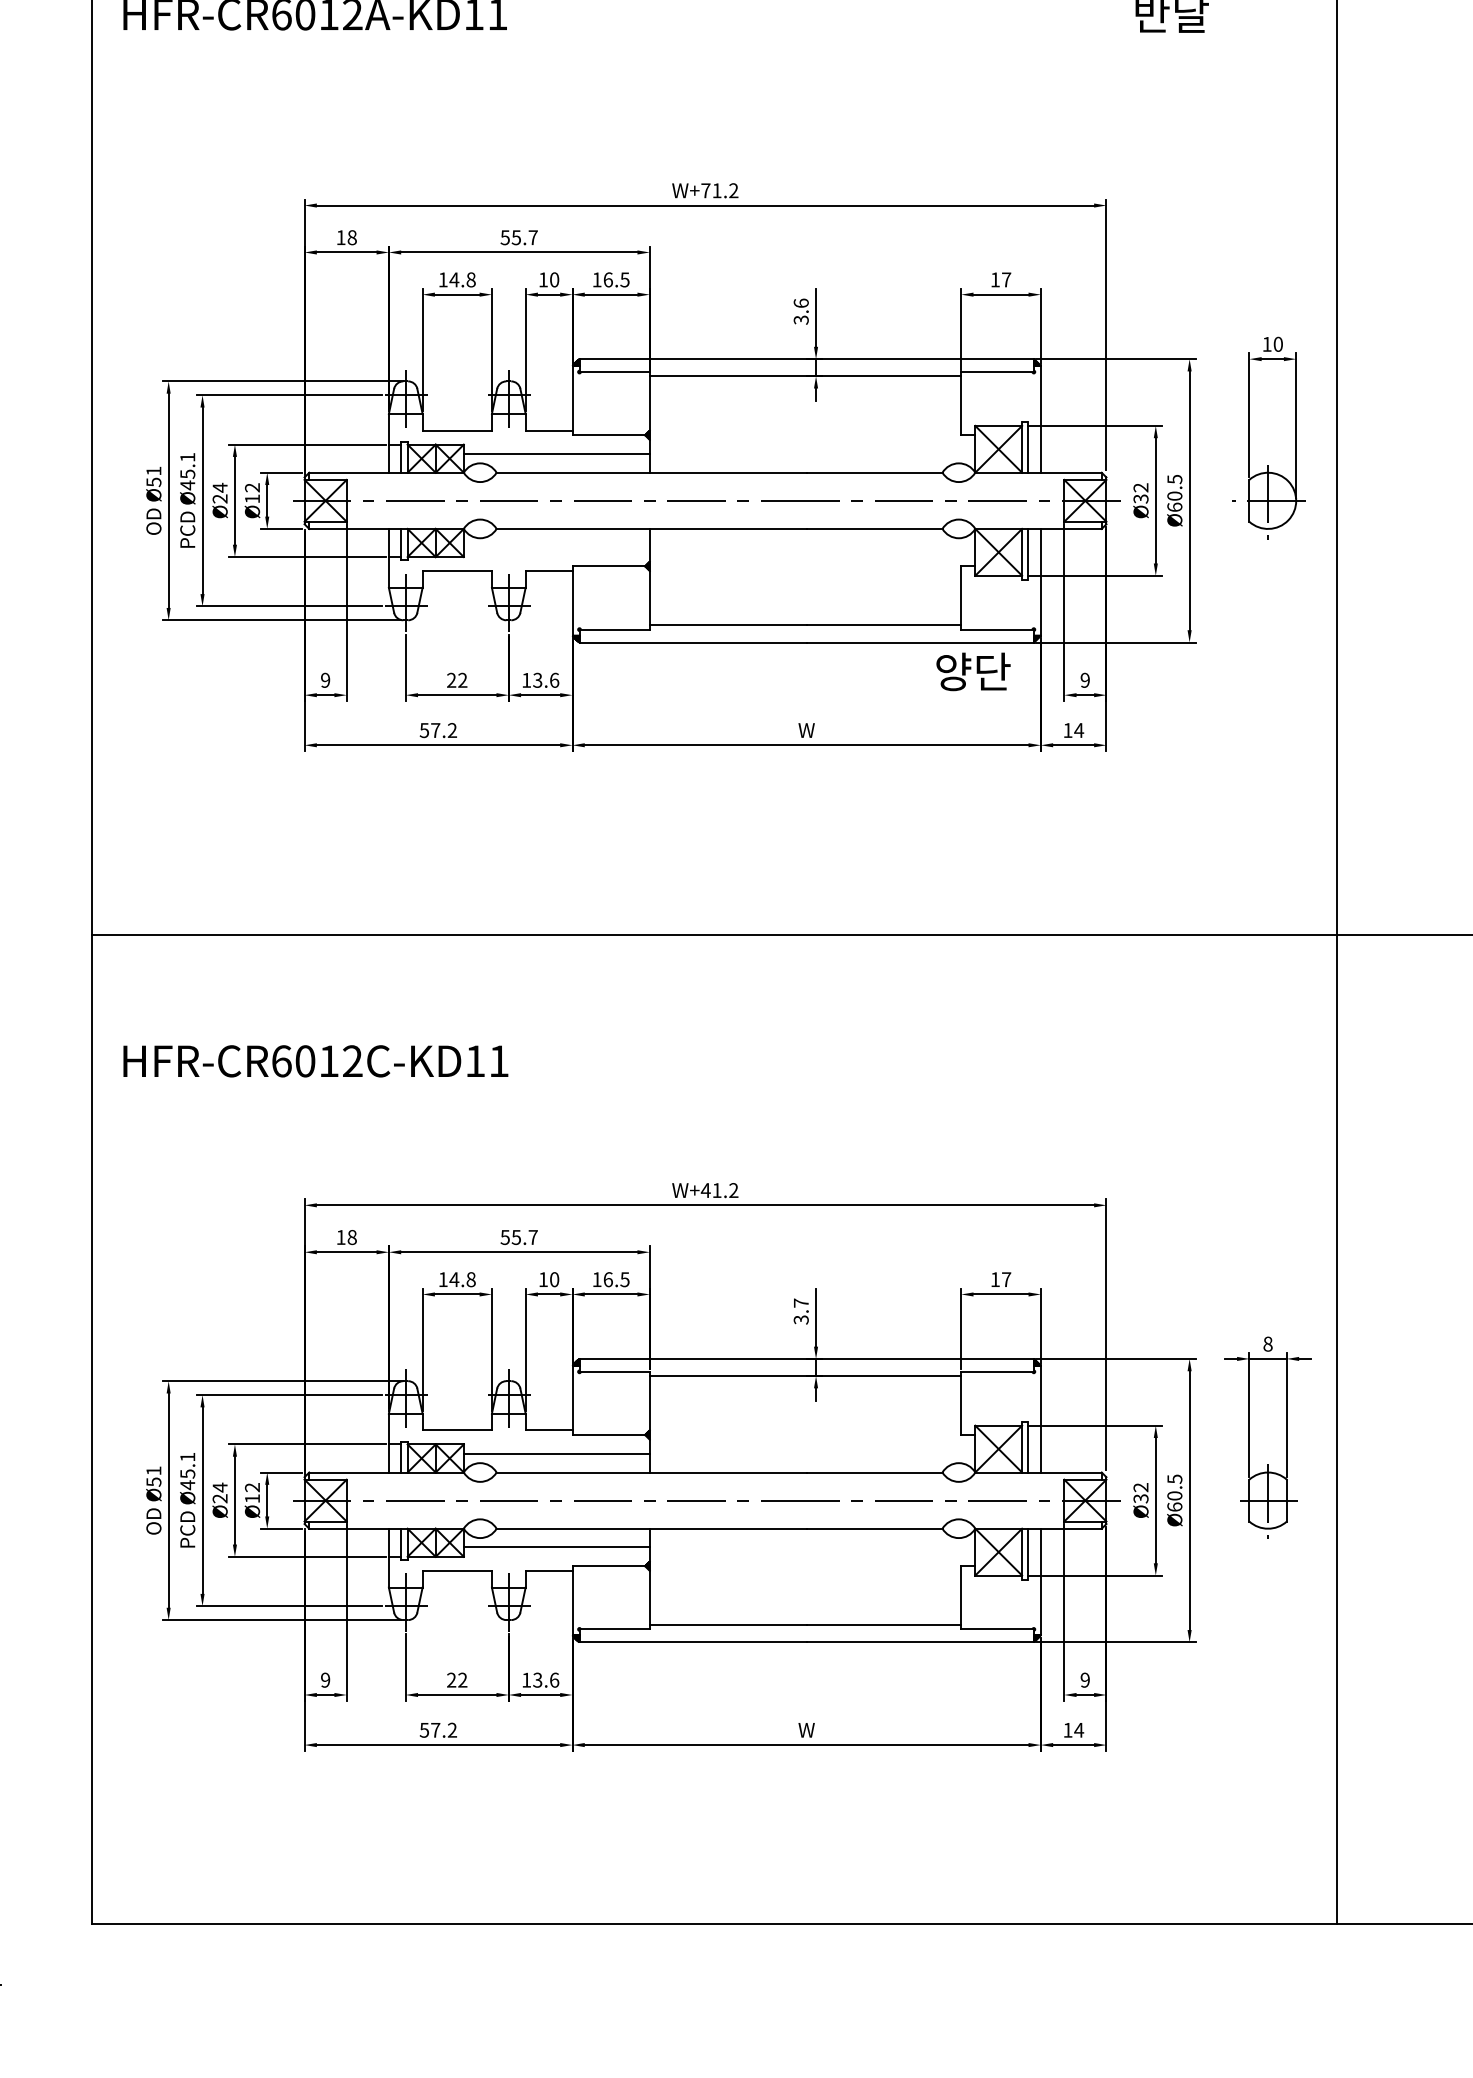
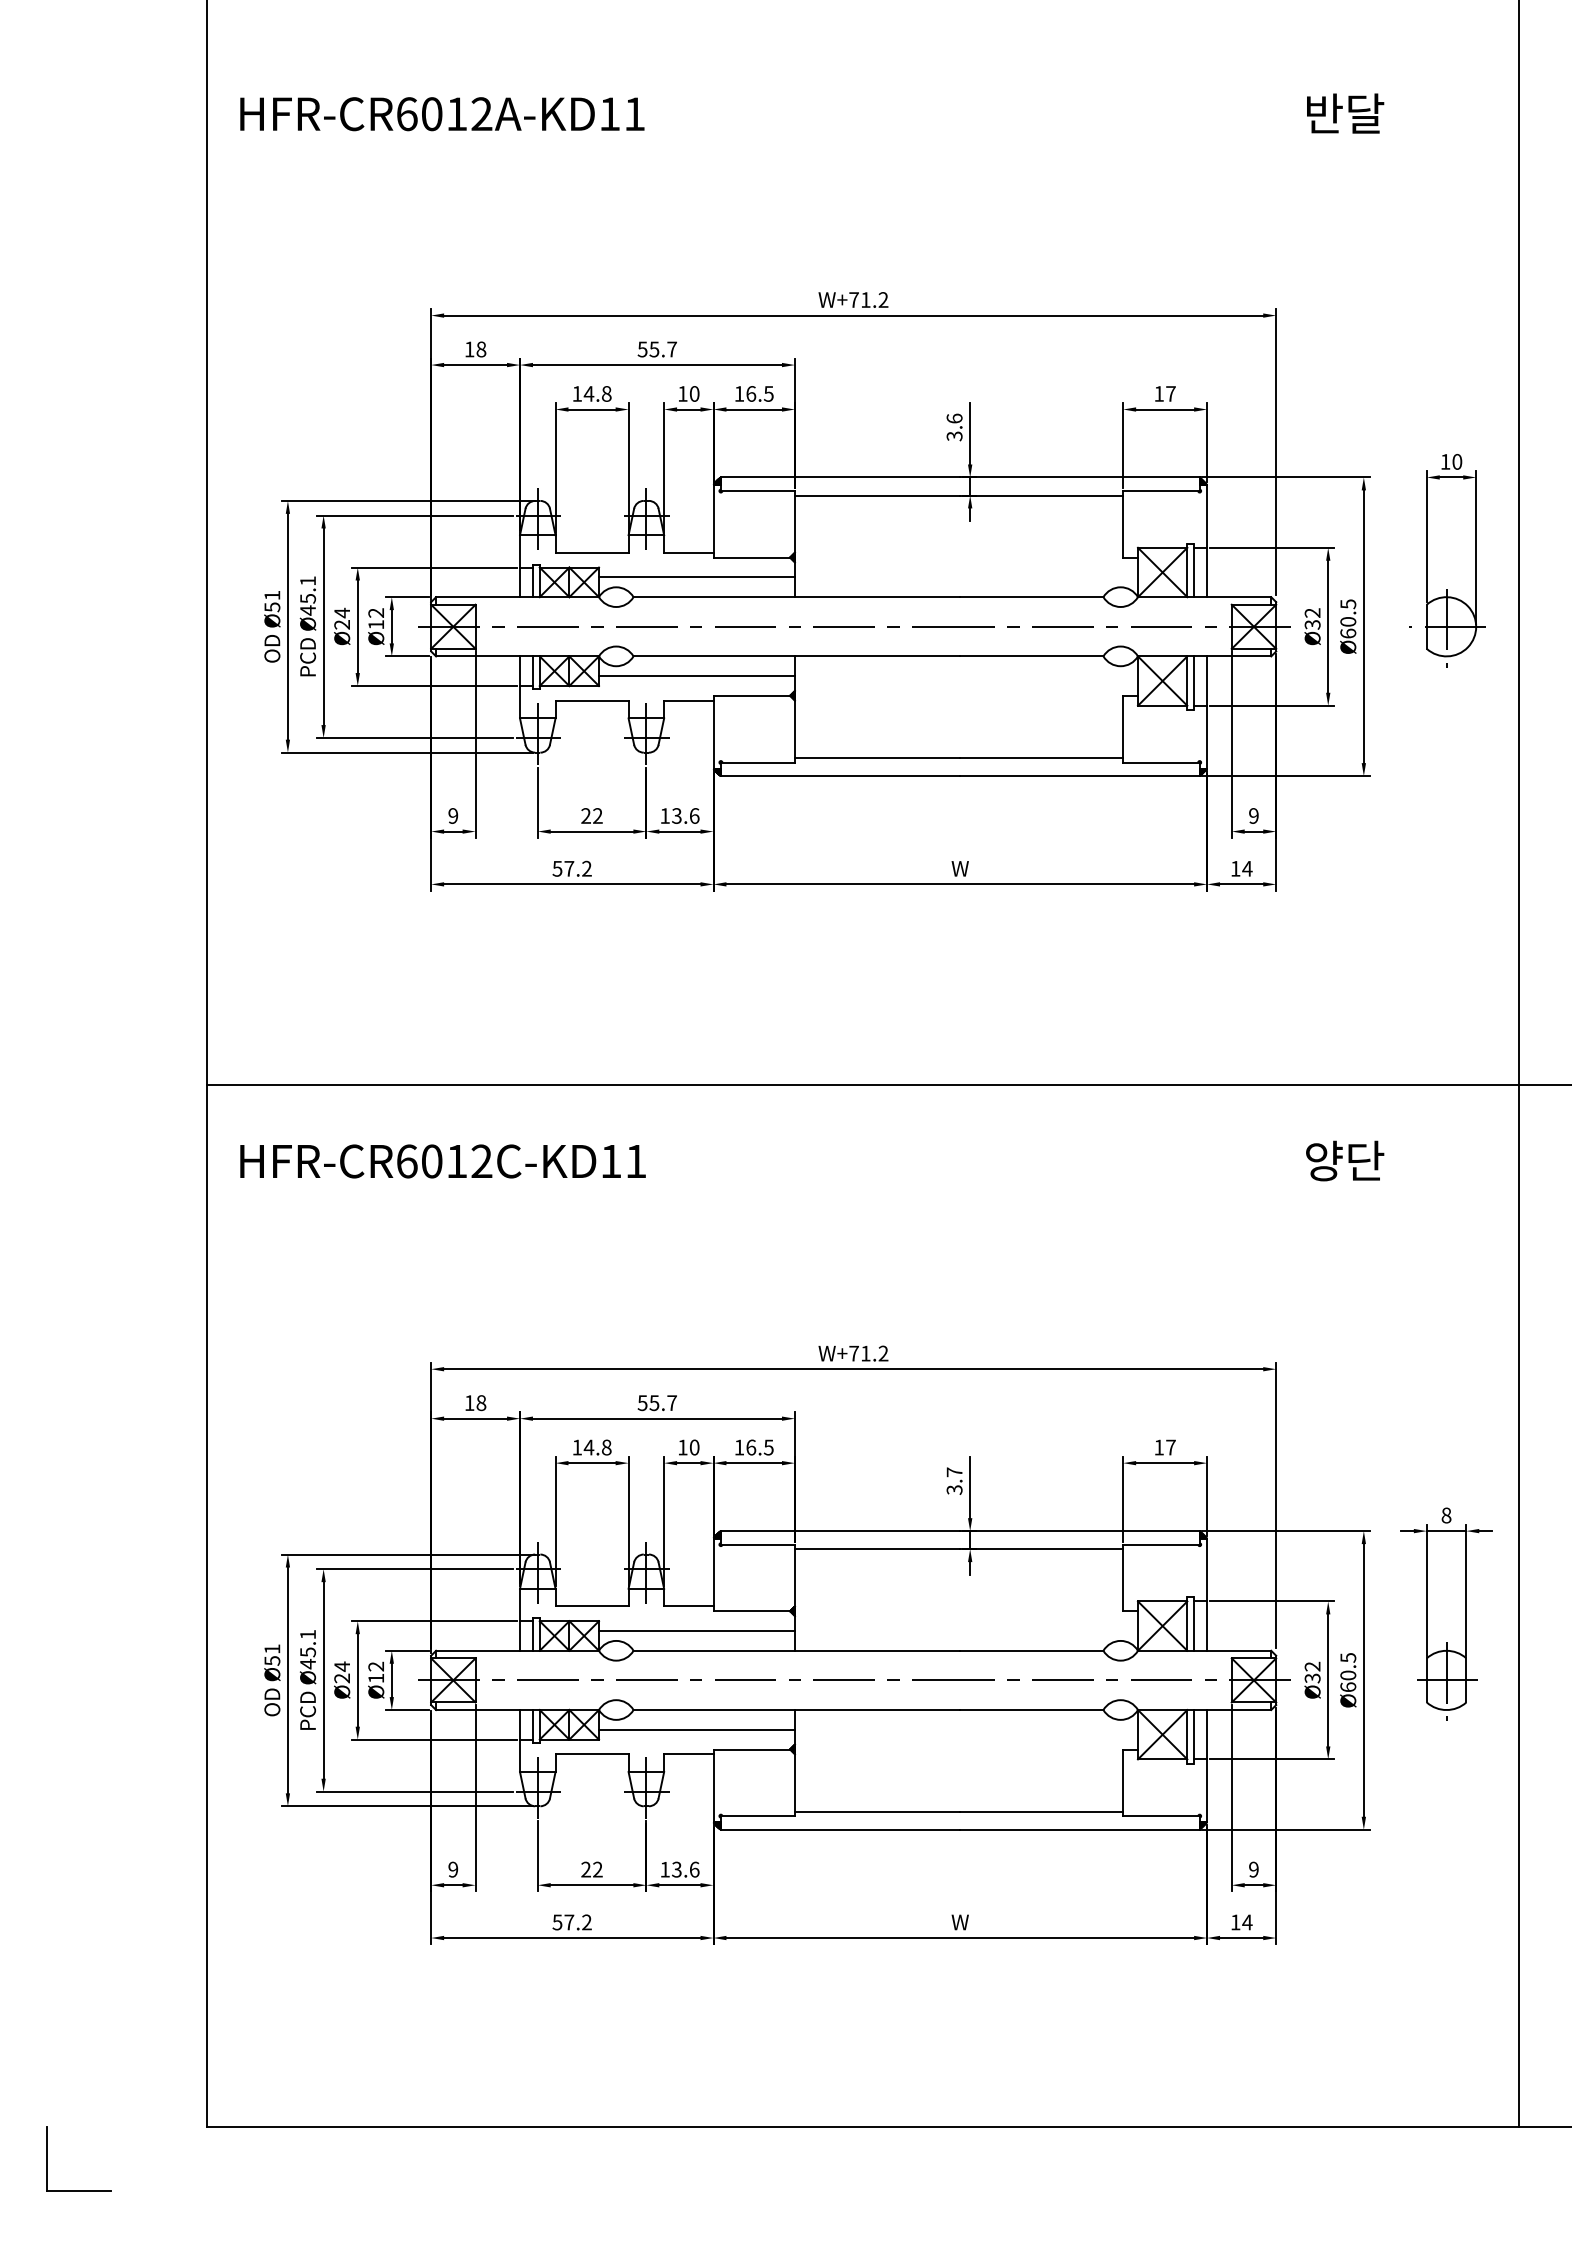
line: (556, 548) -> (696, 676), added
text: (973, 671) -> (1345, 1160), moved
text: (315, 1061) -> (442, 1161), moved
text: (705, 1190) -> (853, 1353), W+41.2 -> W+71.2

